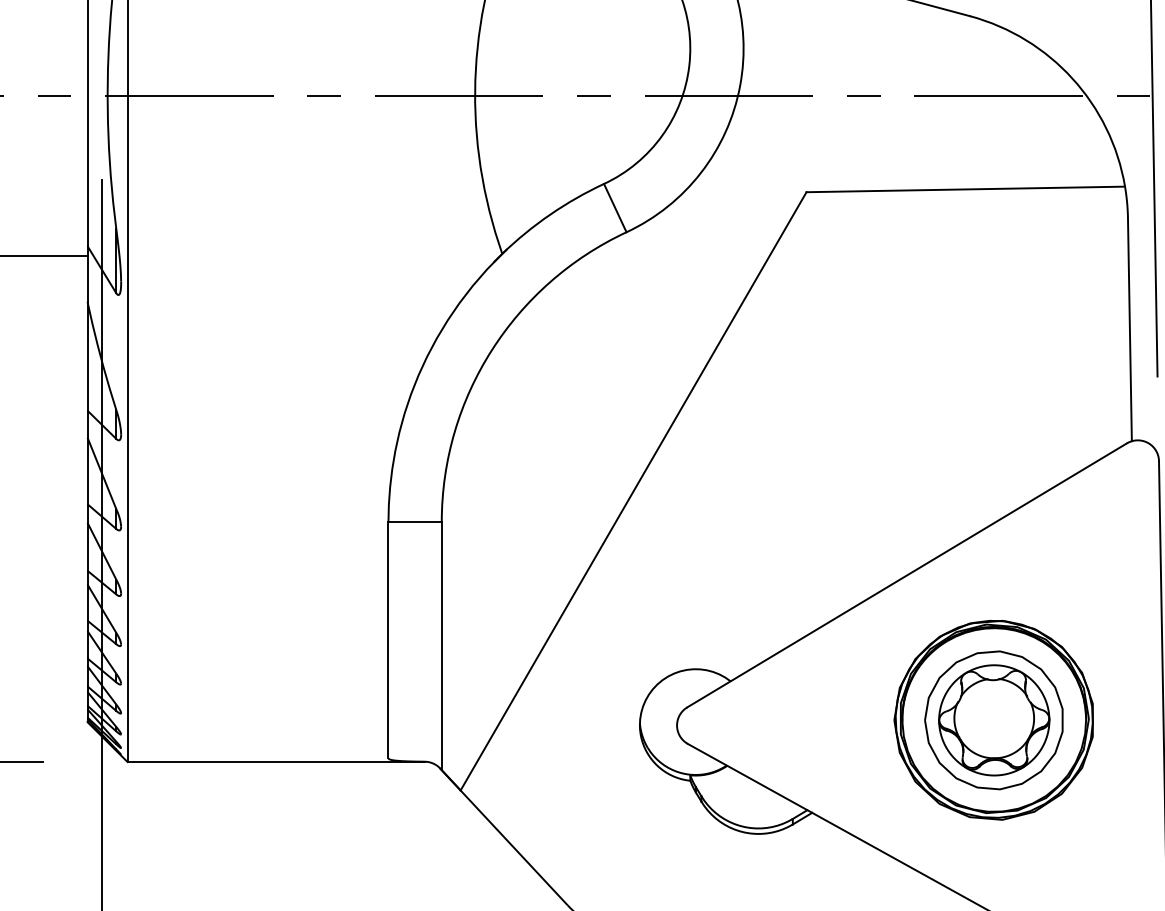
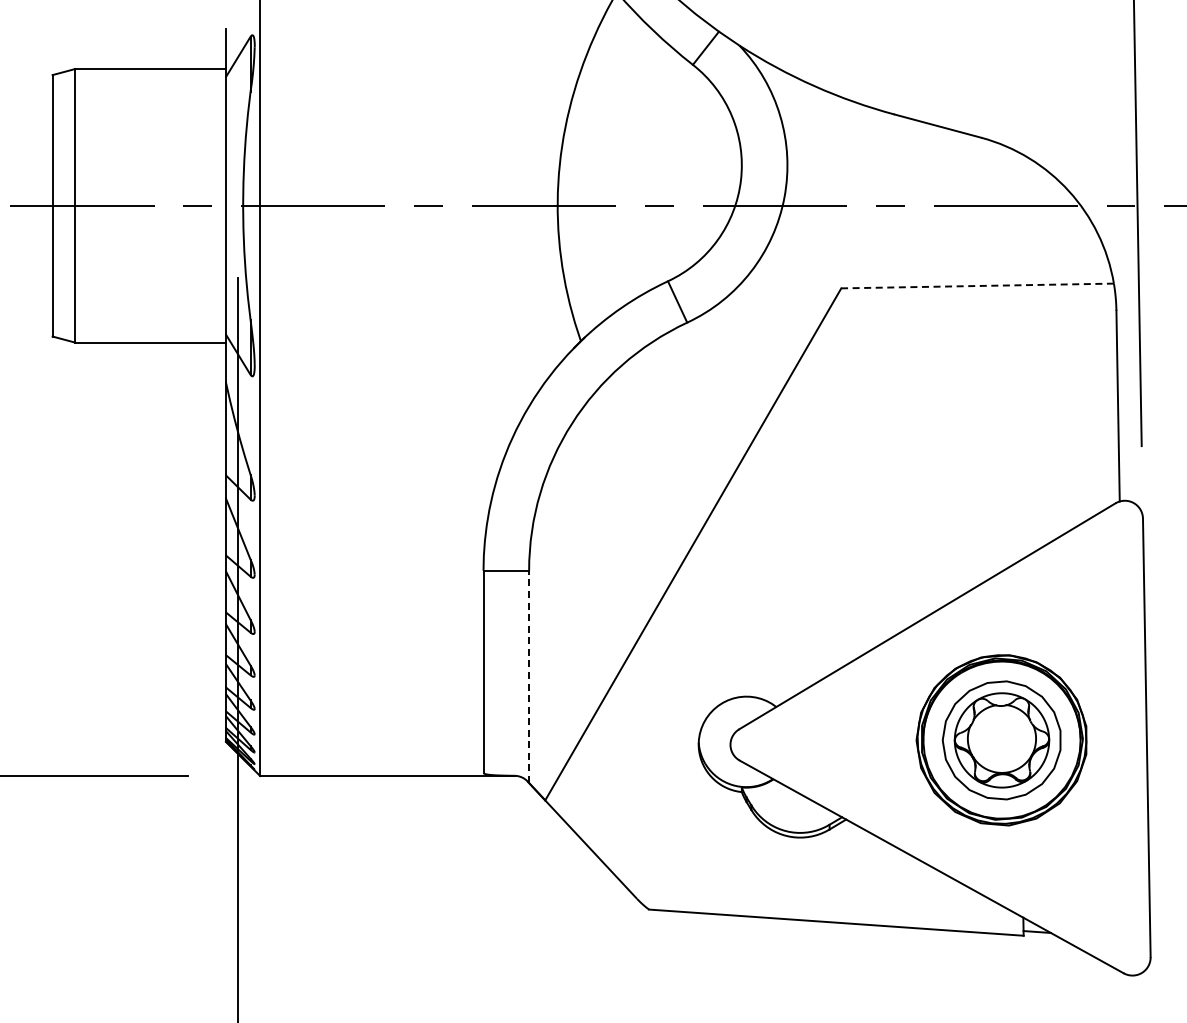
line: (965, 190) -> (977, 286), solid -> dashed
line: (442, 645) -> (529, 676), solid -> dashed

